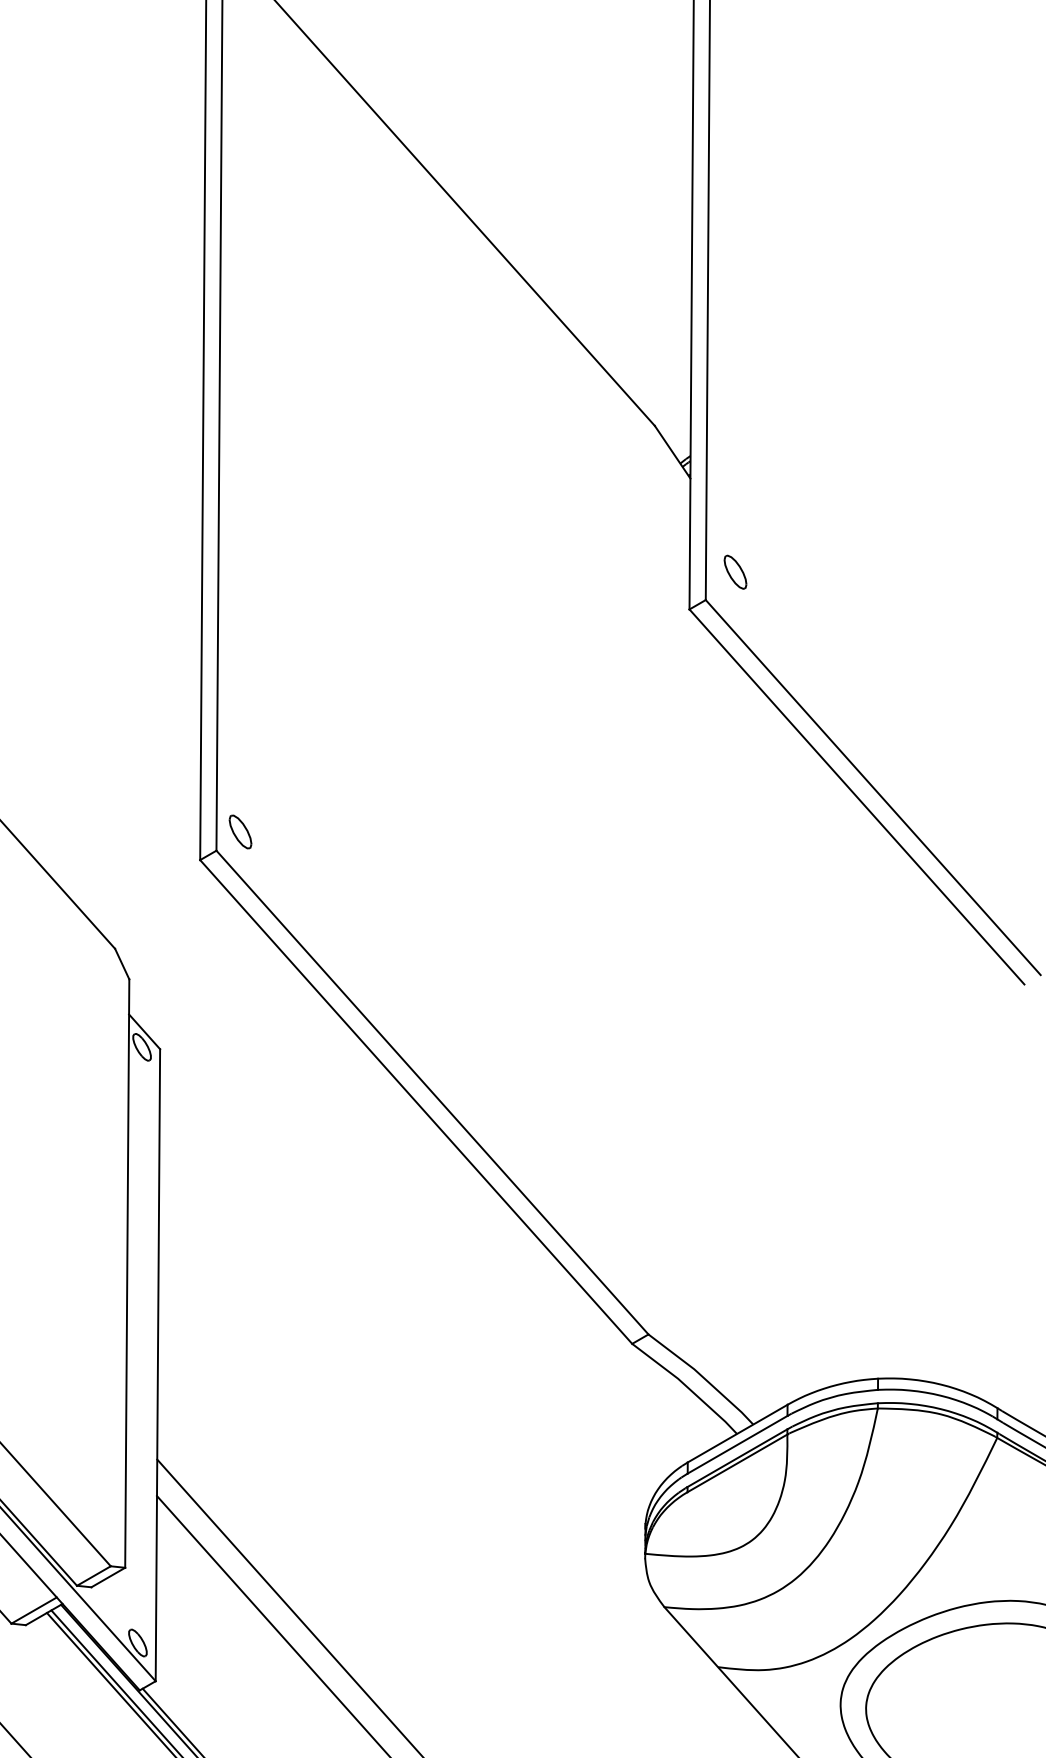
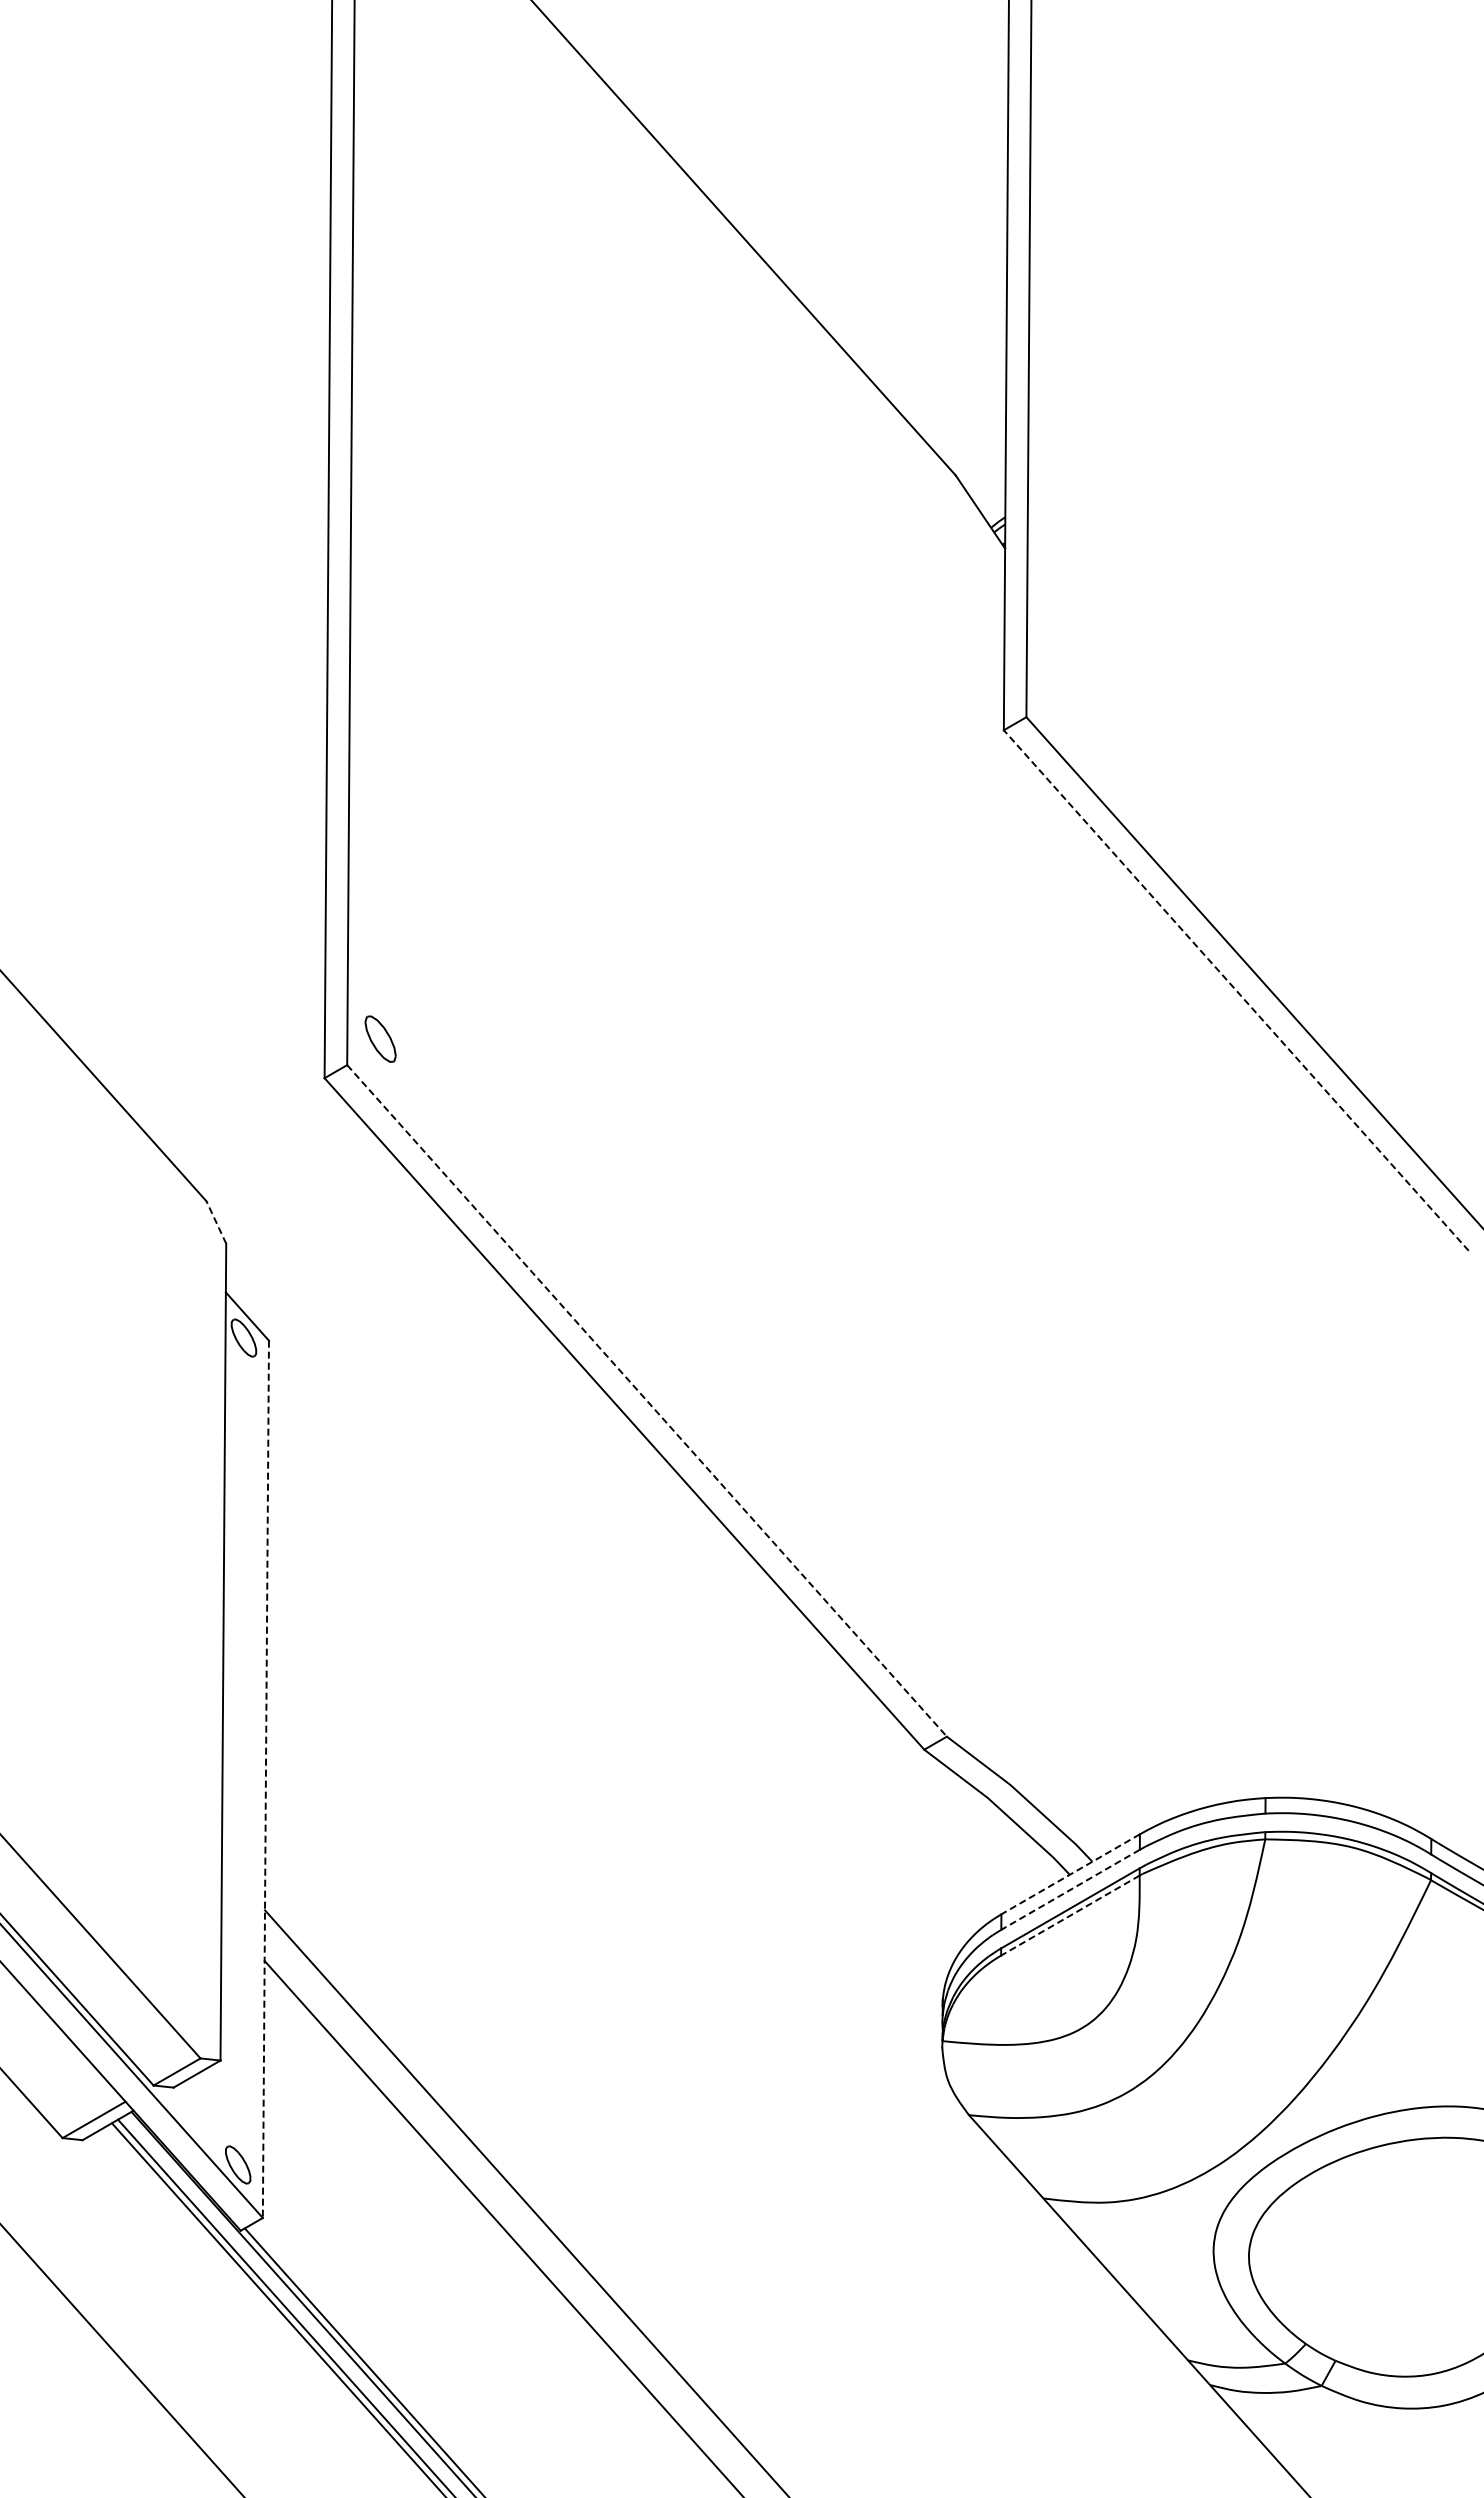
part: (735, 572) -> (1067, 678), removed
line: (857, 796) -> (1236, 990), solid -> dashed
line: (122, 964) -> (216, 1222), solid -> dashed
line: (432, 1093) -> (647, 1401), solid -> dashed
line: (157, 1365) -> (265, 1779), solid -> dashed
line: (737, 1433) -> (1070, 1874), solid -> dashed
line: (737, 1444) -> (1070, 1889), solid -> dashed
line: (737, 1463) -> (1070, 1915), solid -> dashed

